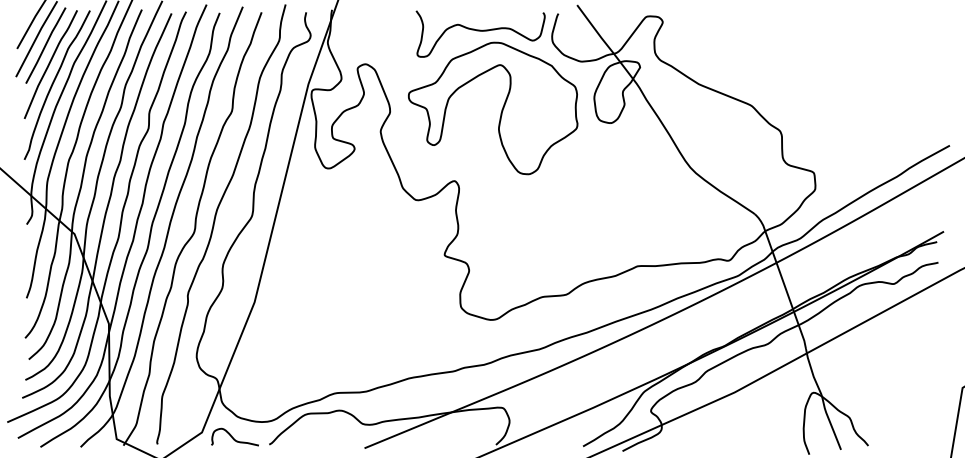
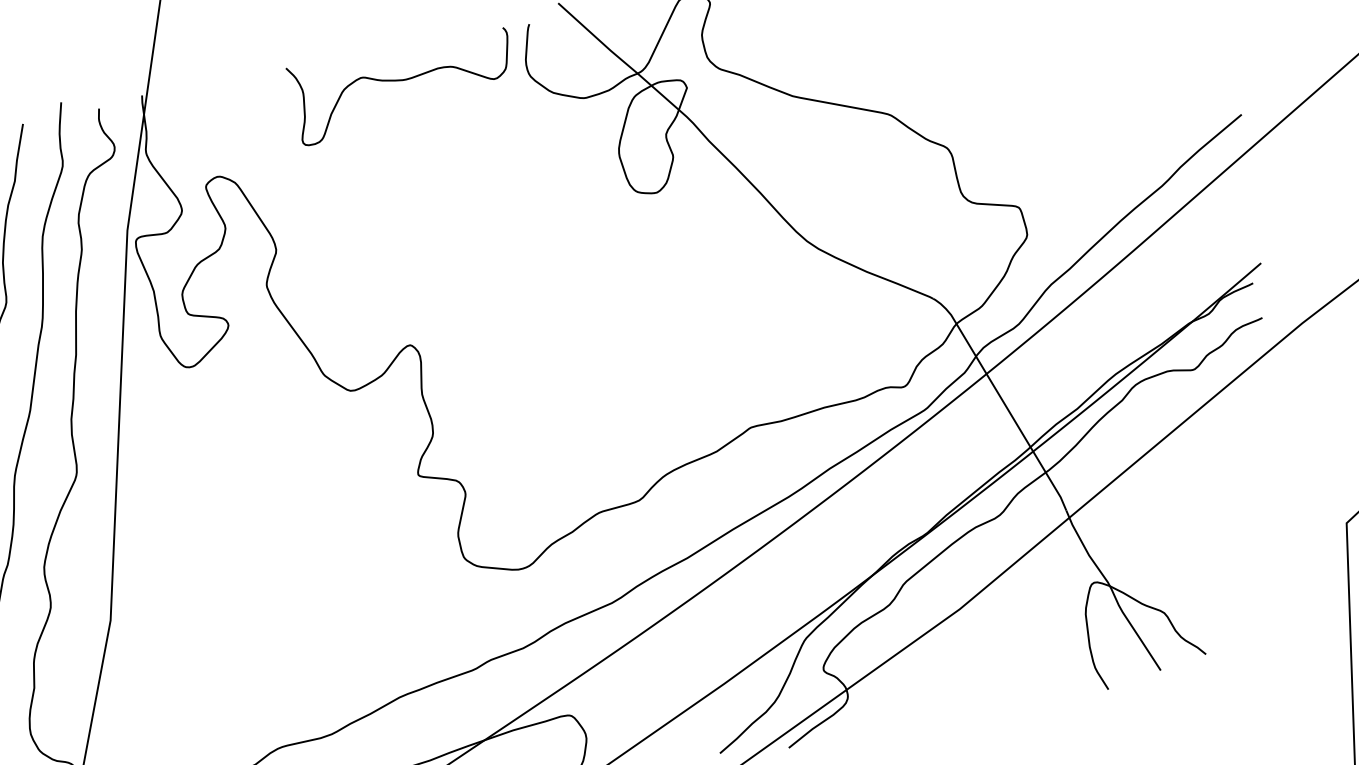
part: (501, 109) -> (465, 207), removed

